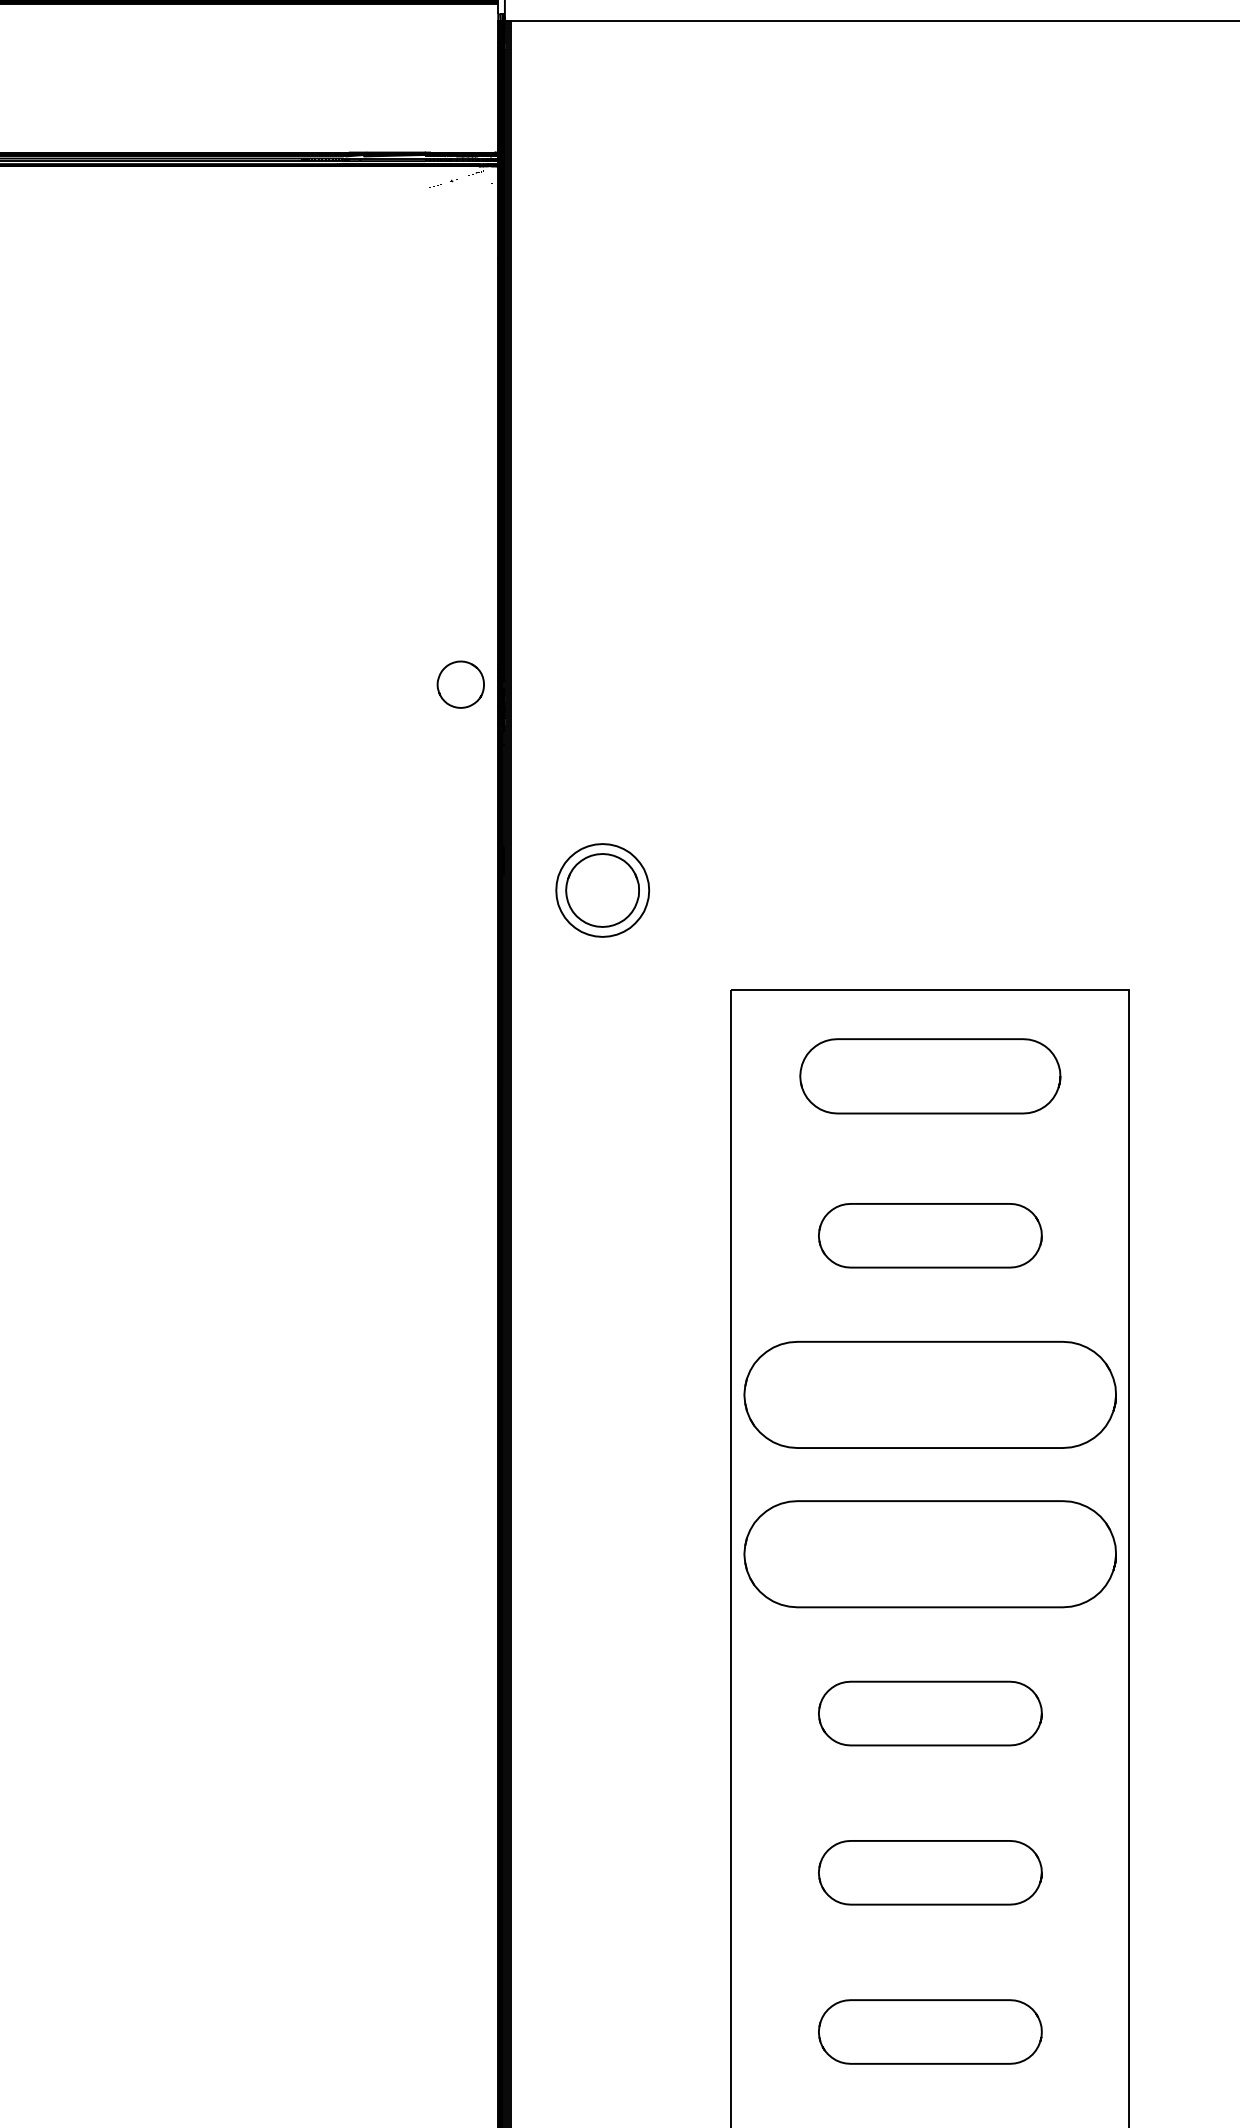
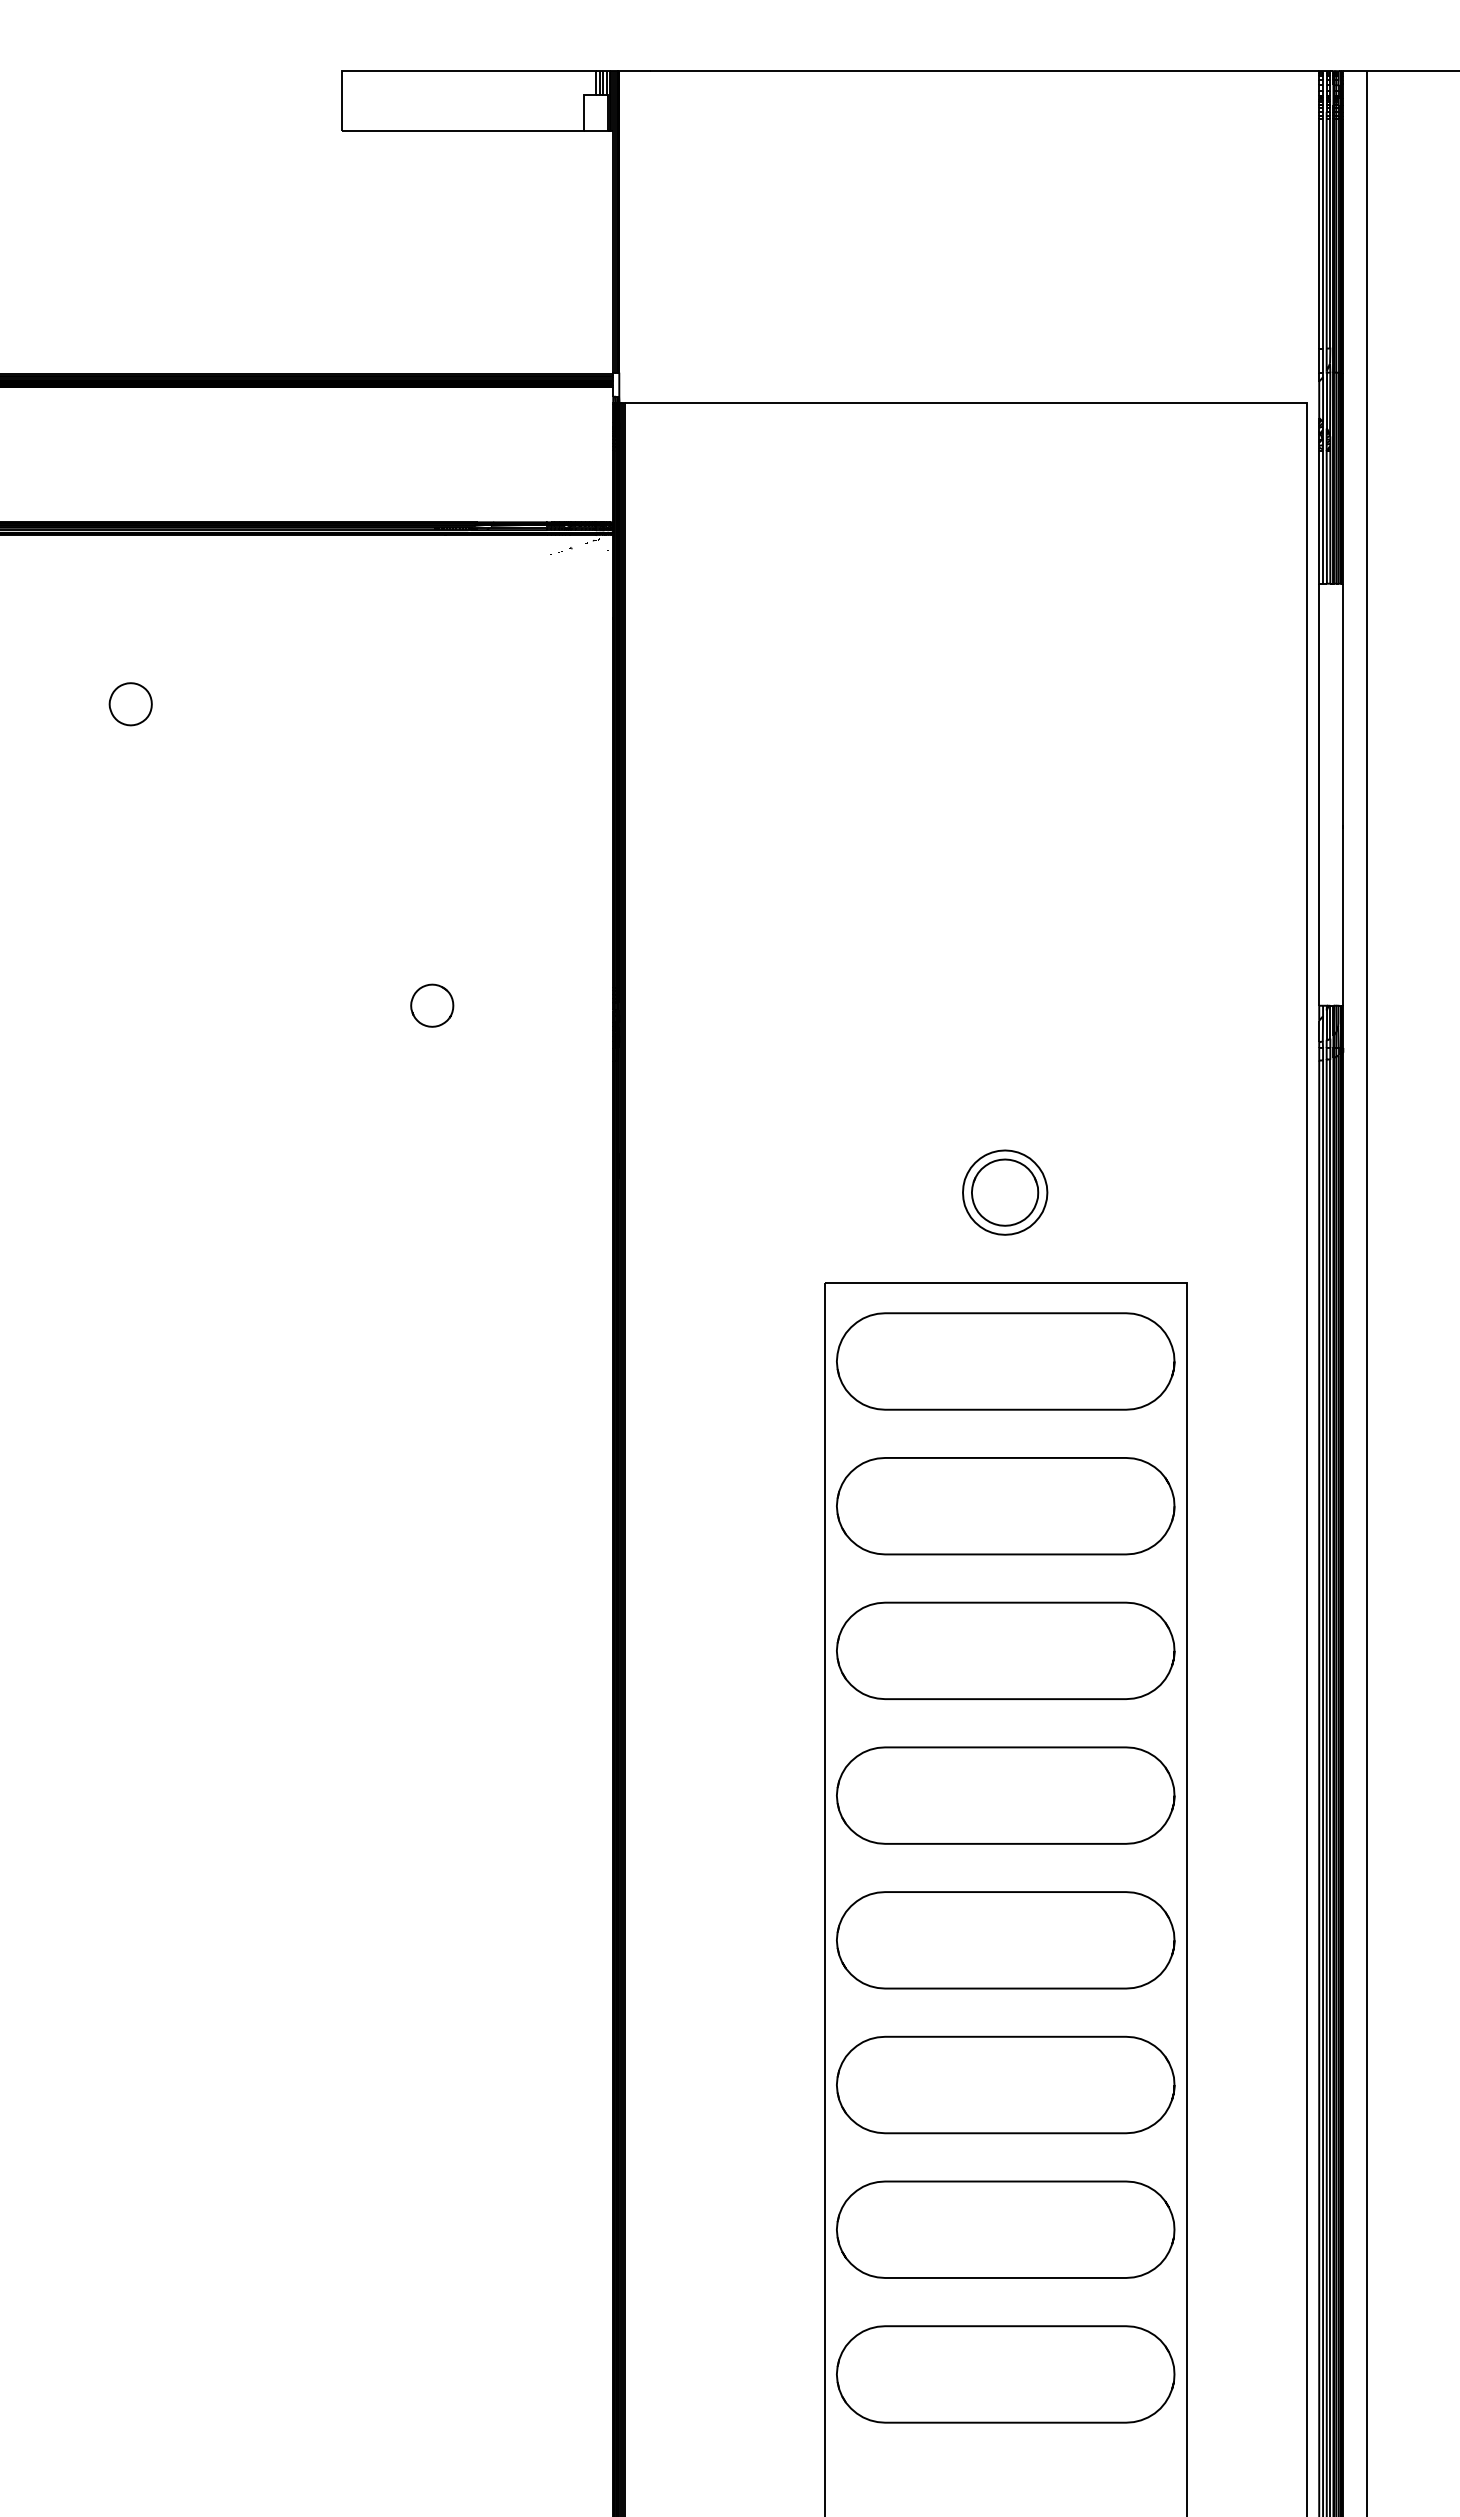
part: (461, 684) -> (432, 1005), moved
part: (603, 890) -> (1005, 1192), moved
part: (930, 1076) -> (1005, 1361), size x1.43
part: (930, 1235) -> (1005, 1506), size x1.67
part: (930, 1713) -> (1005, 1940), size x1.67
part: (930, 1872) -> (1005, 2084), size x1.67
part: (930, 2031) -> (1005, 2229), size x1.67

